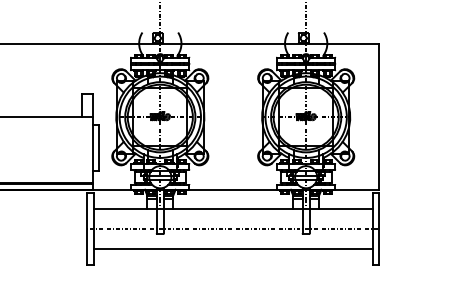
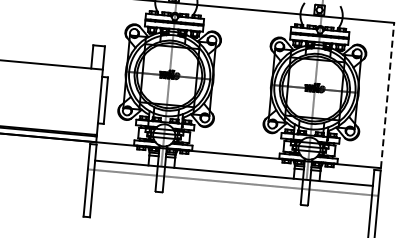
line: (379, 117) -> (387, 95), solid -> dashed
line: (233, 229) -> (233, 183), moved
line: (232, 249) -> (229, 213), removed

